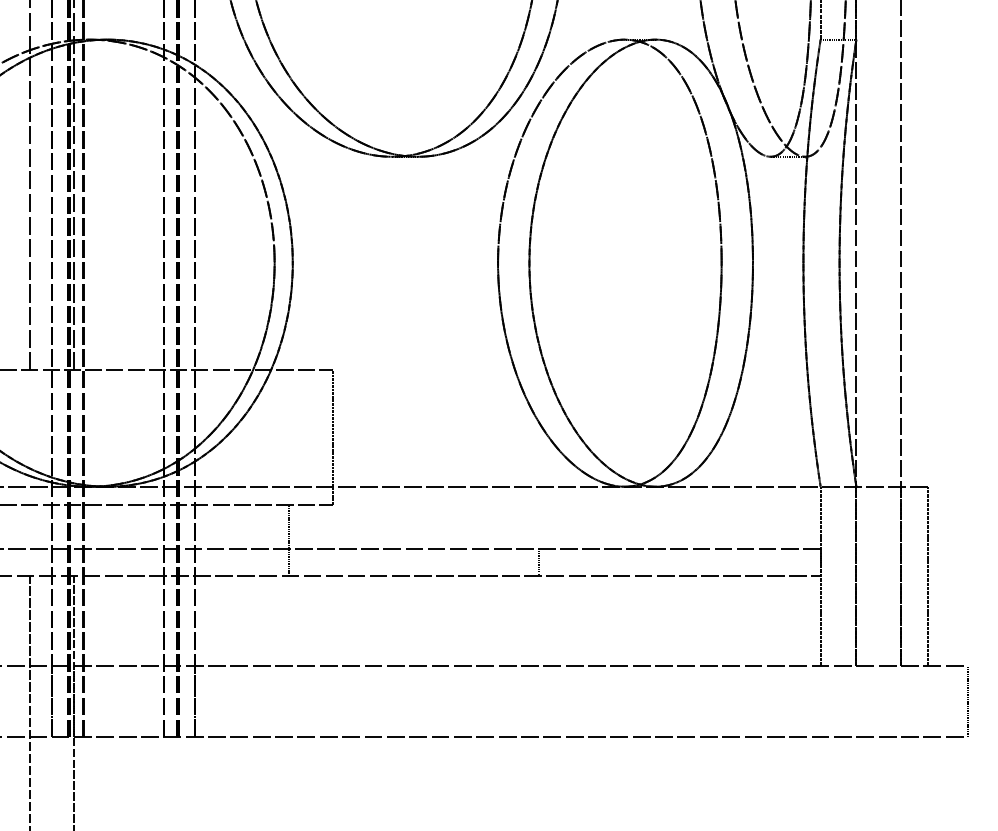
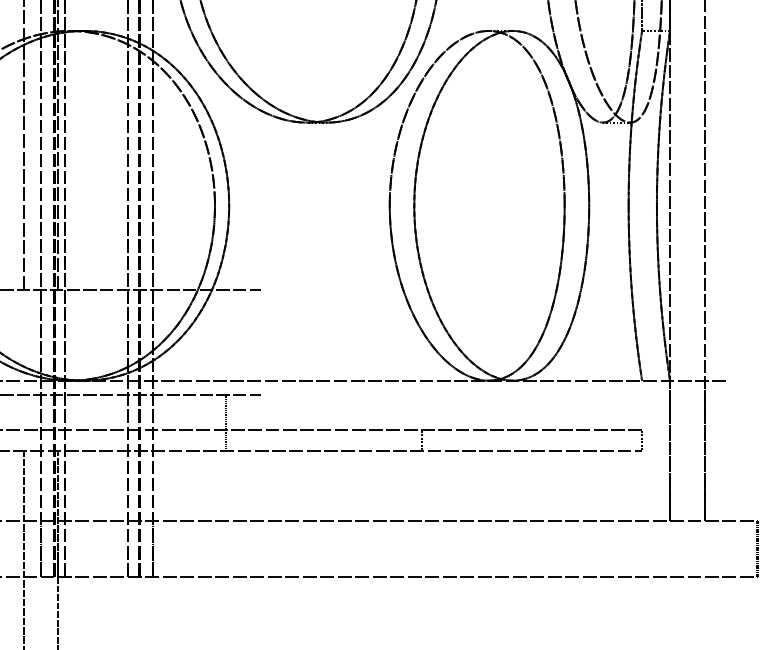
line: (332, 436) -> (260, 341), removed
line: (821, 575) -> (642, 450), removed
line: (928, 575) -> (726, 450), removed

